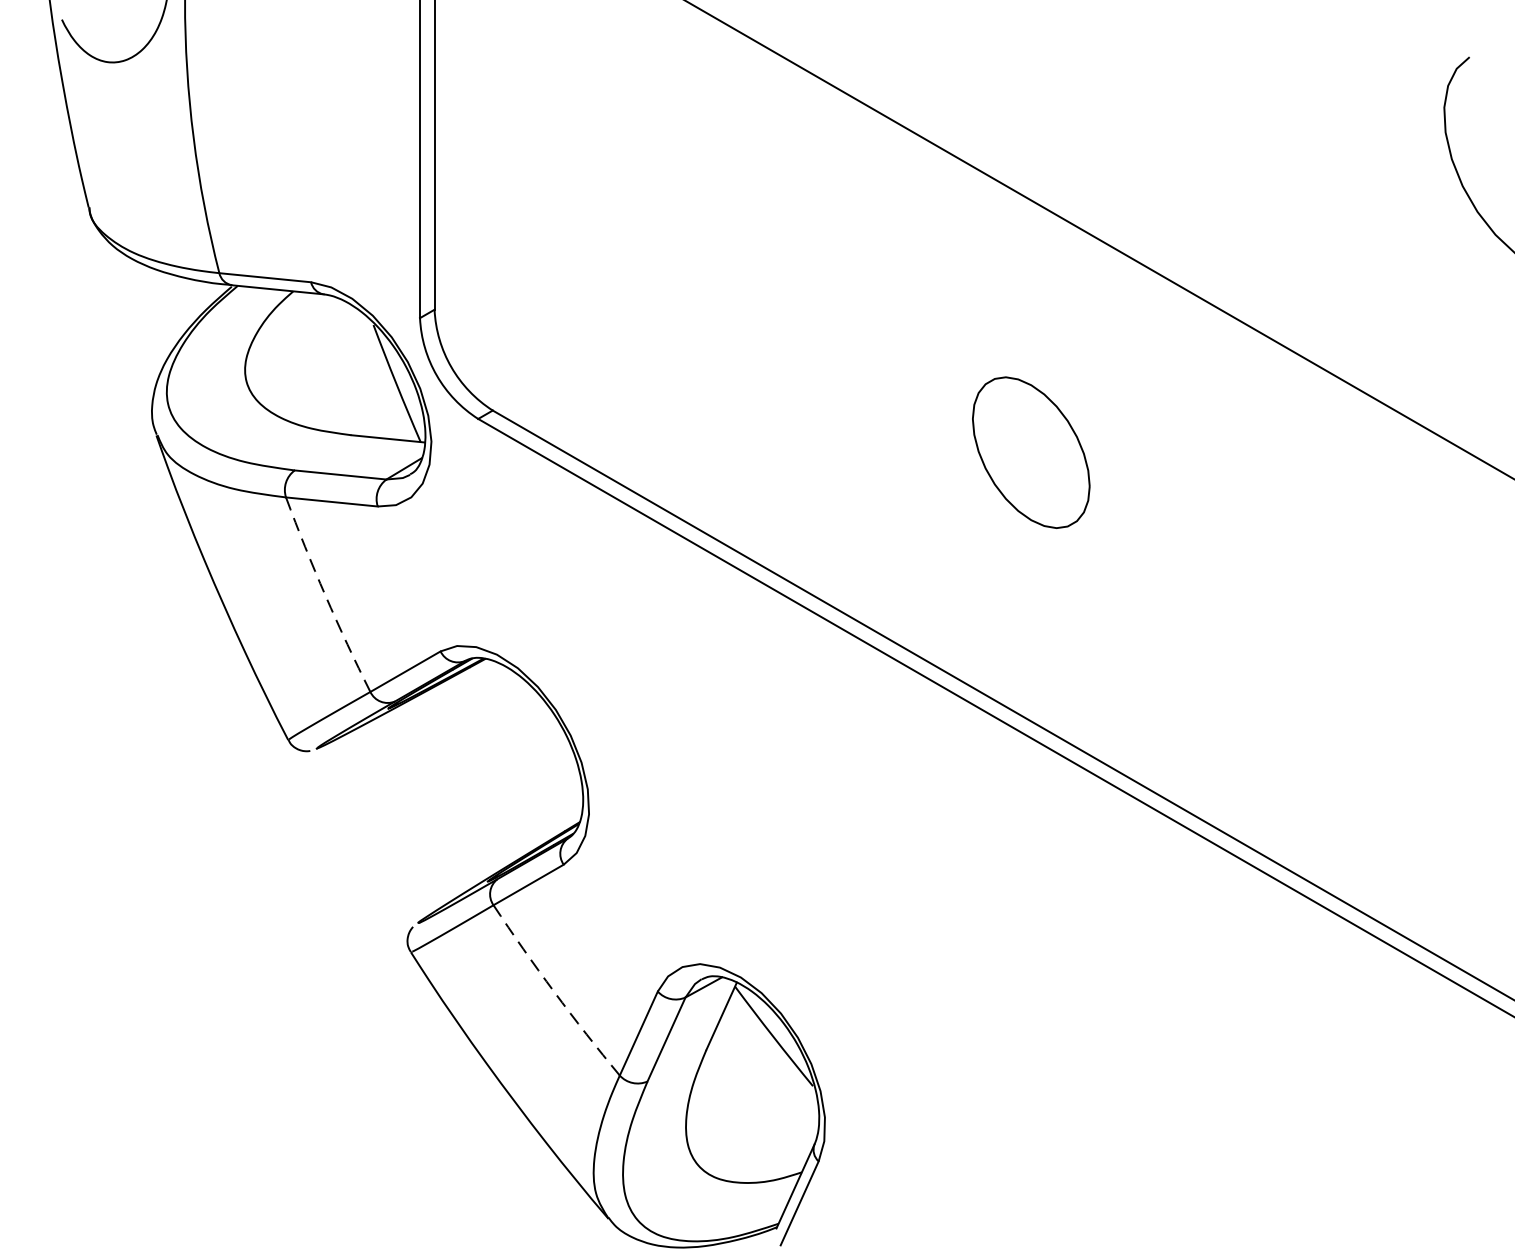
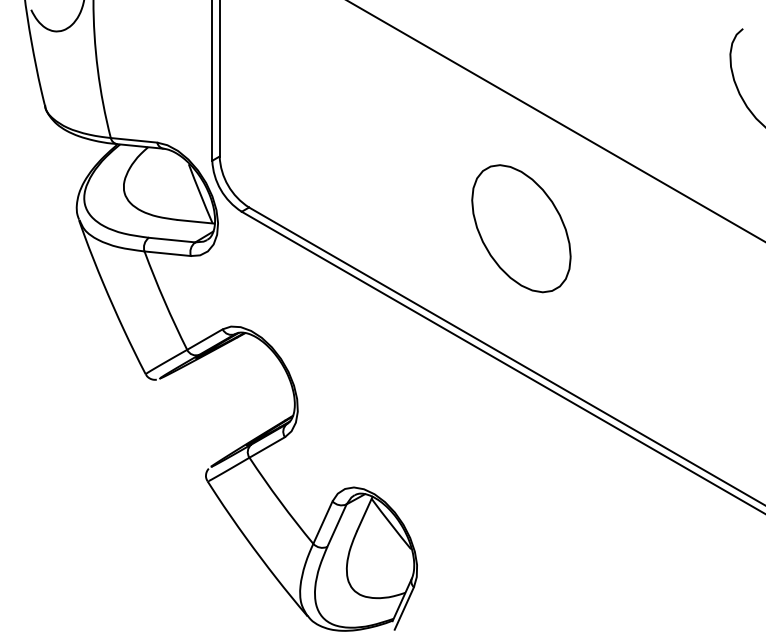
part: (1031, 452) -> (521, 228), size x1.67
arc: (325, 596) -> (164, 301), dashed -> solid
arc: (554, 991) -> (280, 501), dashed -> solid

